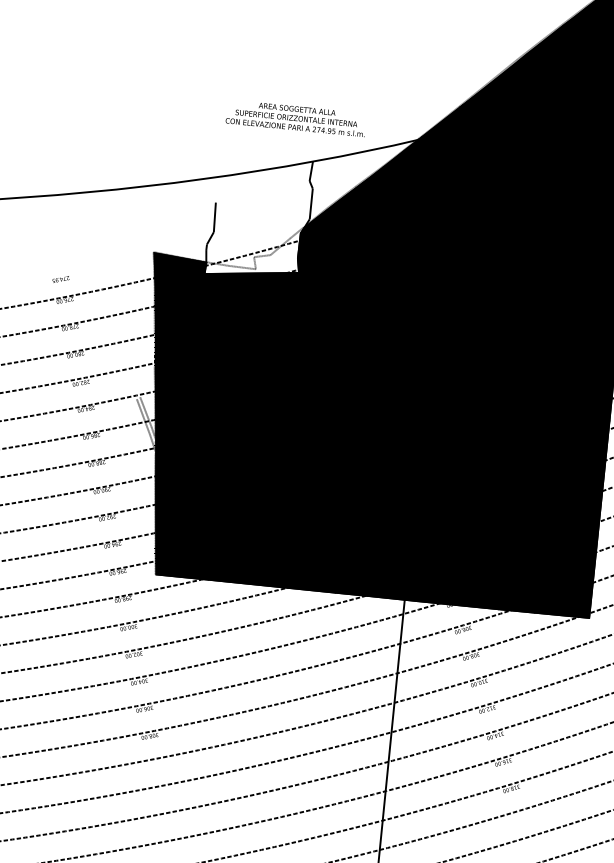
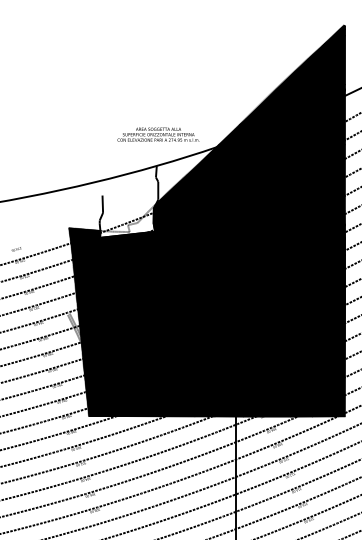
text: (296, 118) -> (158, 134), moved

